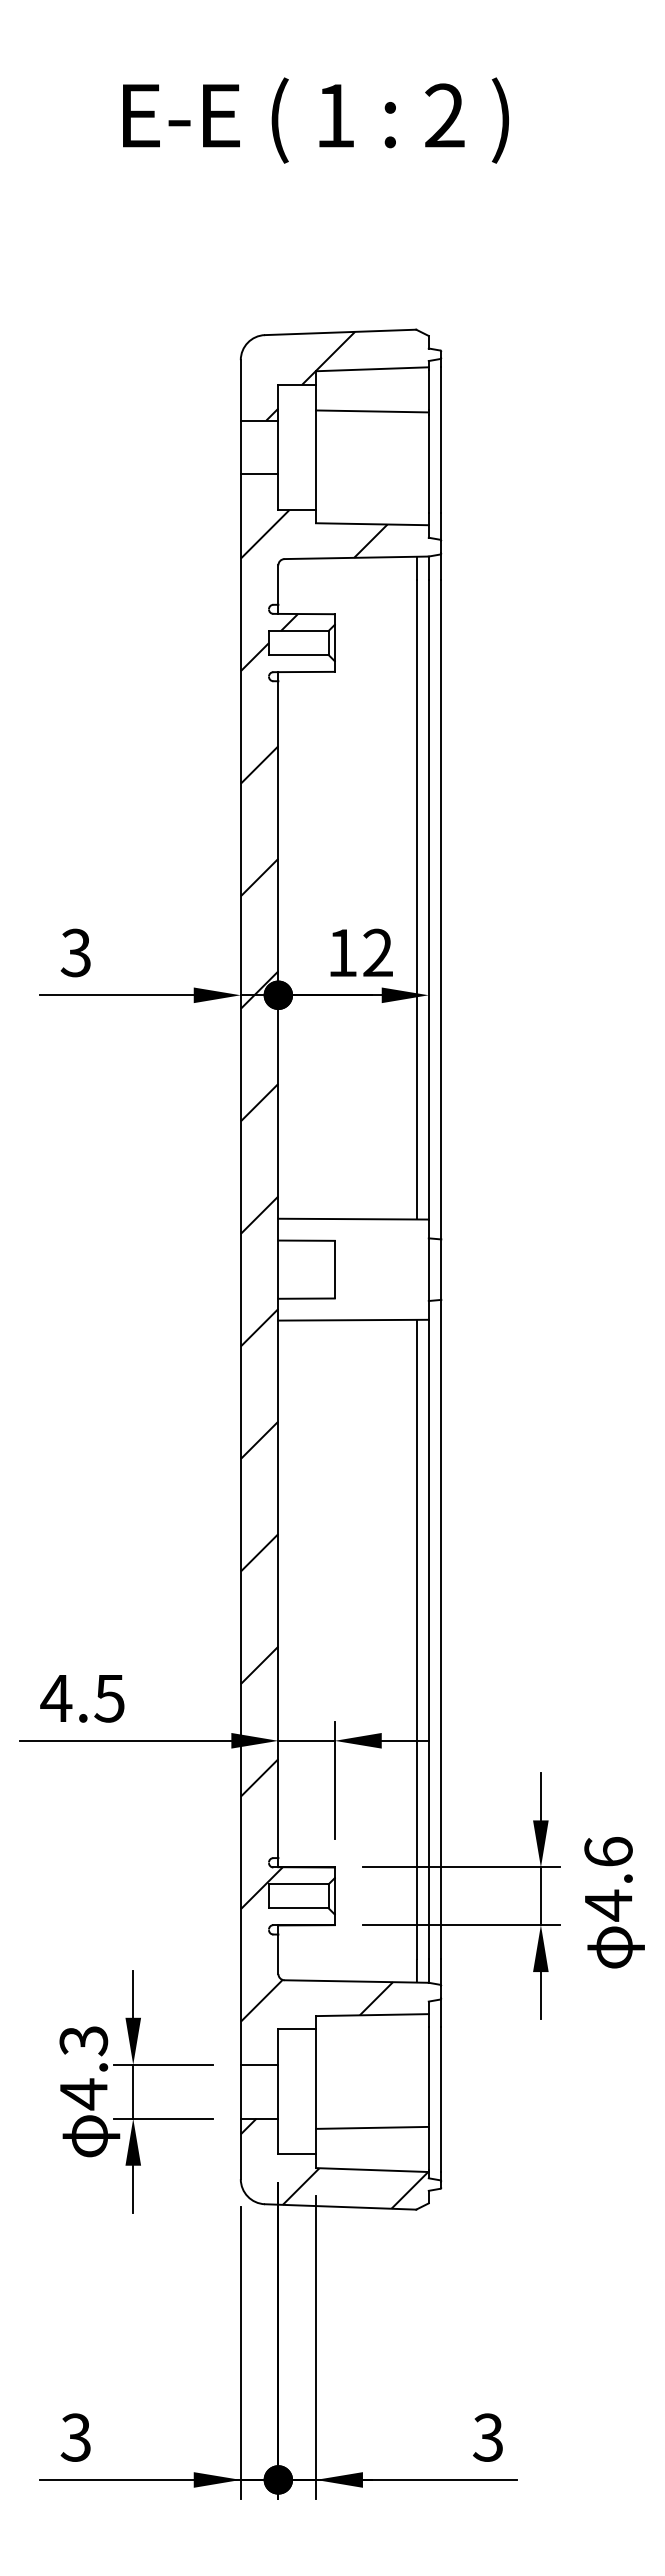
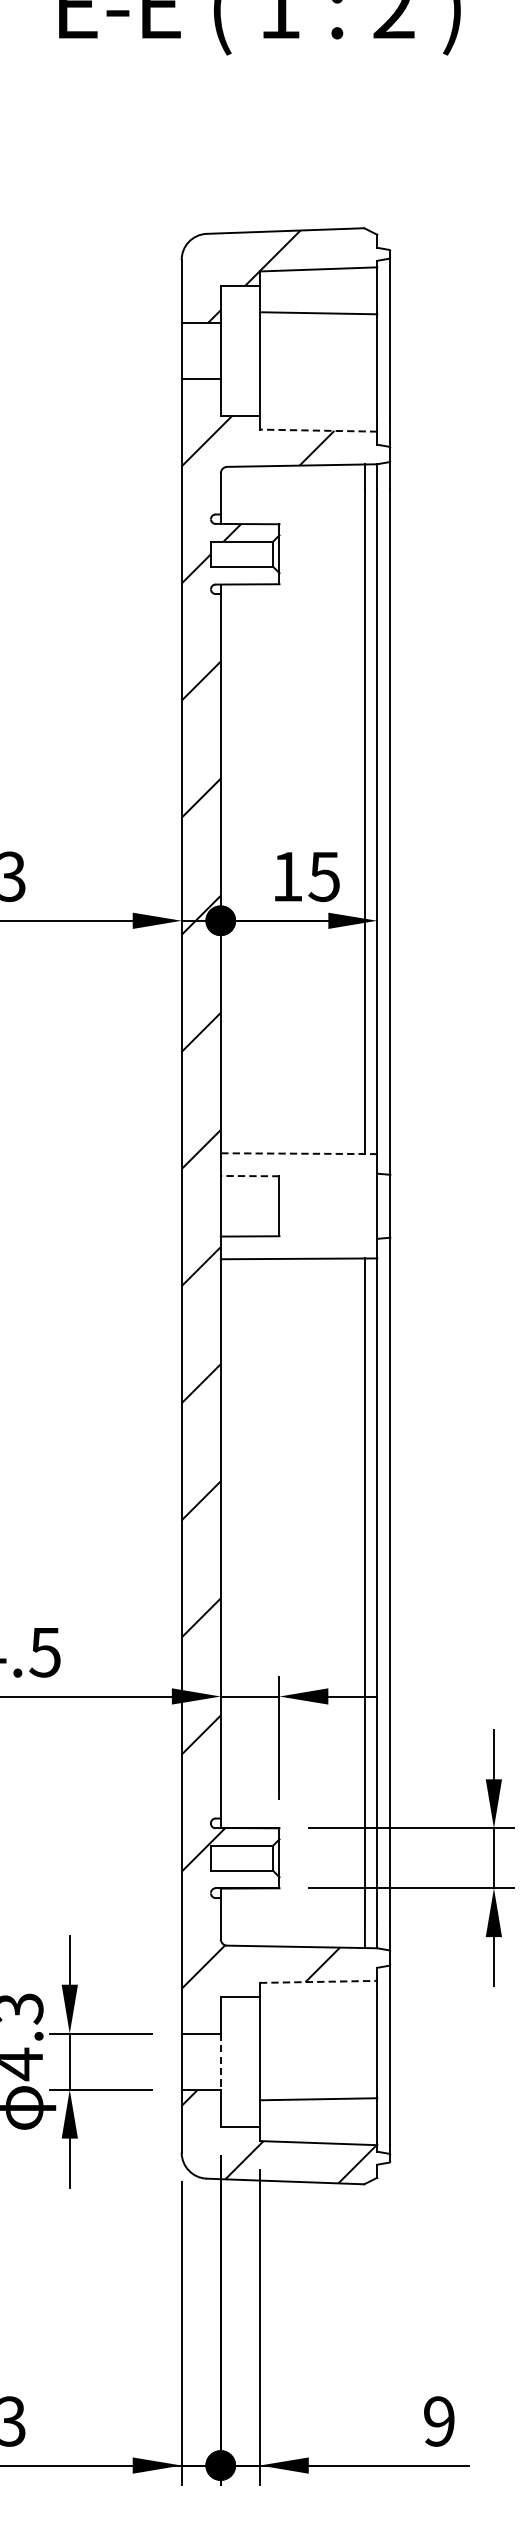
line: (371, 524) -> (317, 430), solid -> dashed
text: (377, 952) -> (323, 876), 12 -> 15
line: (353, 1219) -> (298, 1154), solid -> dashed
line: (306, 1240) -> (250, 1175), solid -> dashed
line: (372, 2015) -> (318, 1982), solid -> dashed
line: (278, 2091) -> (220, 2061), solid -> dashed
text: (487, 2437) -> (438, 2421), 3 -> 9

